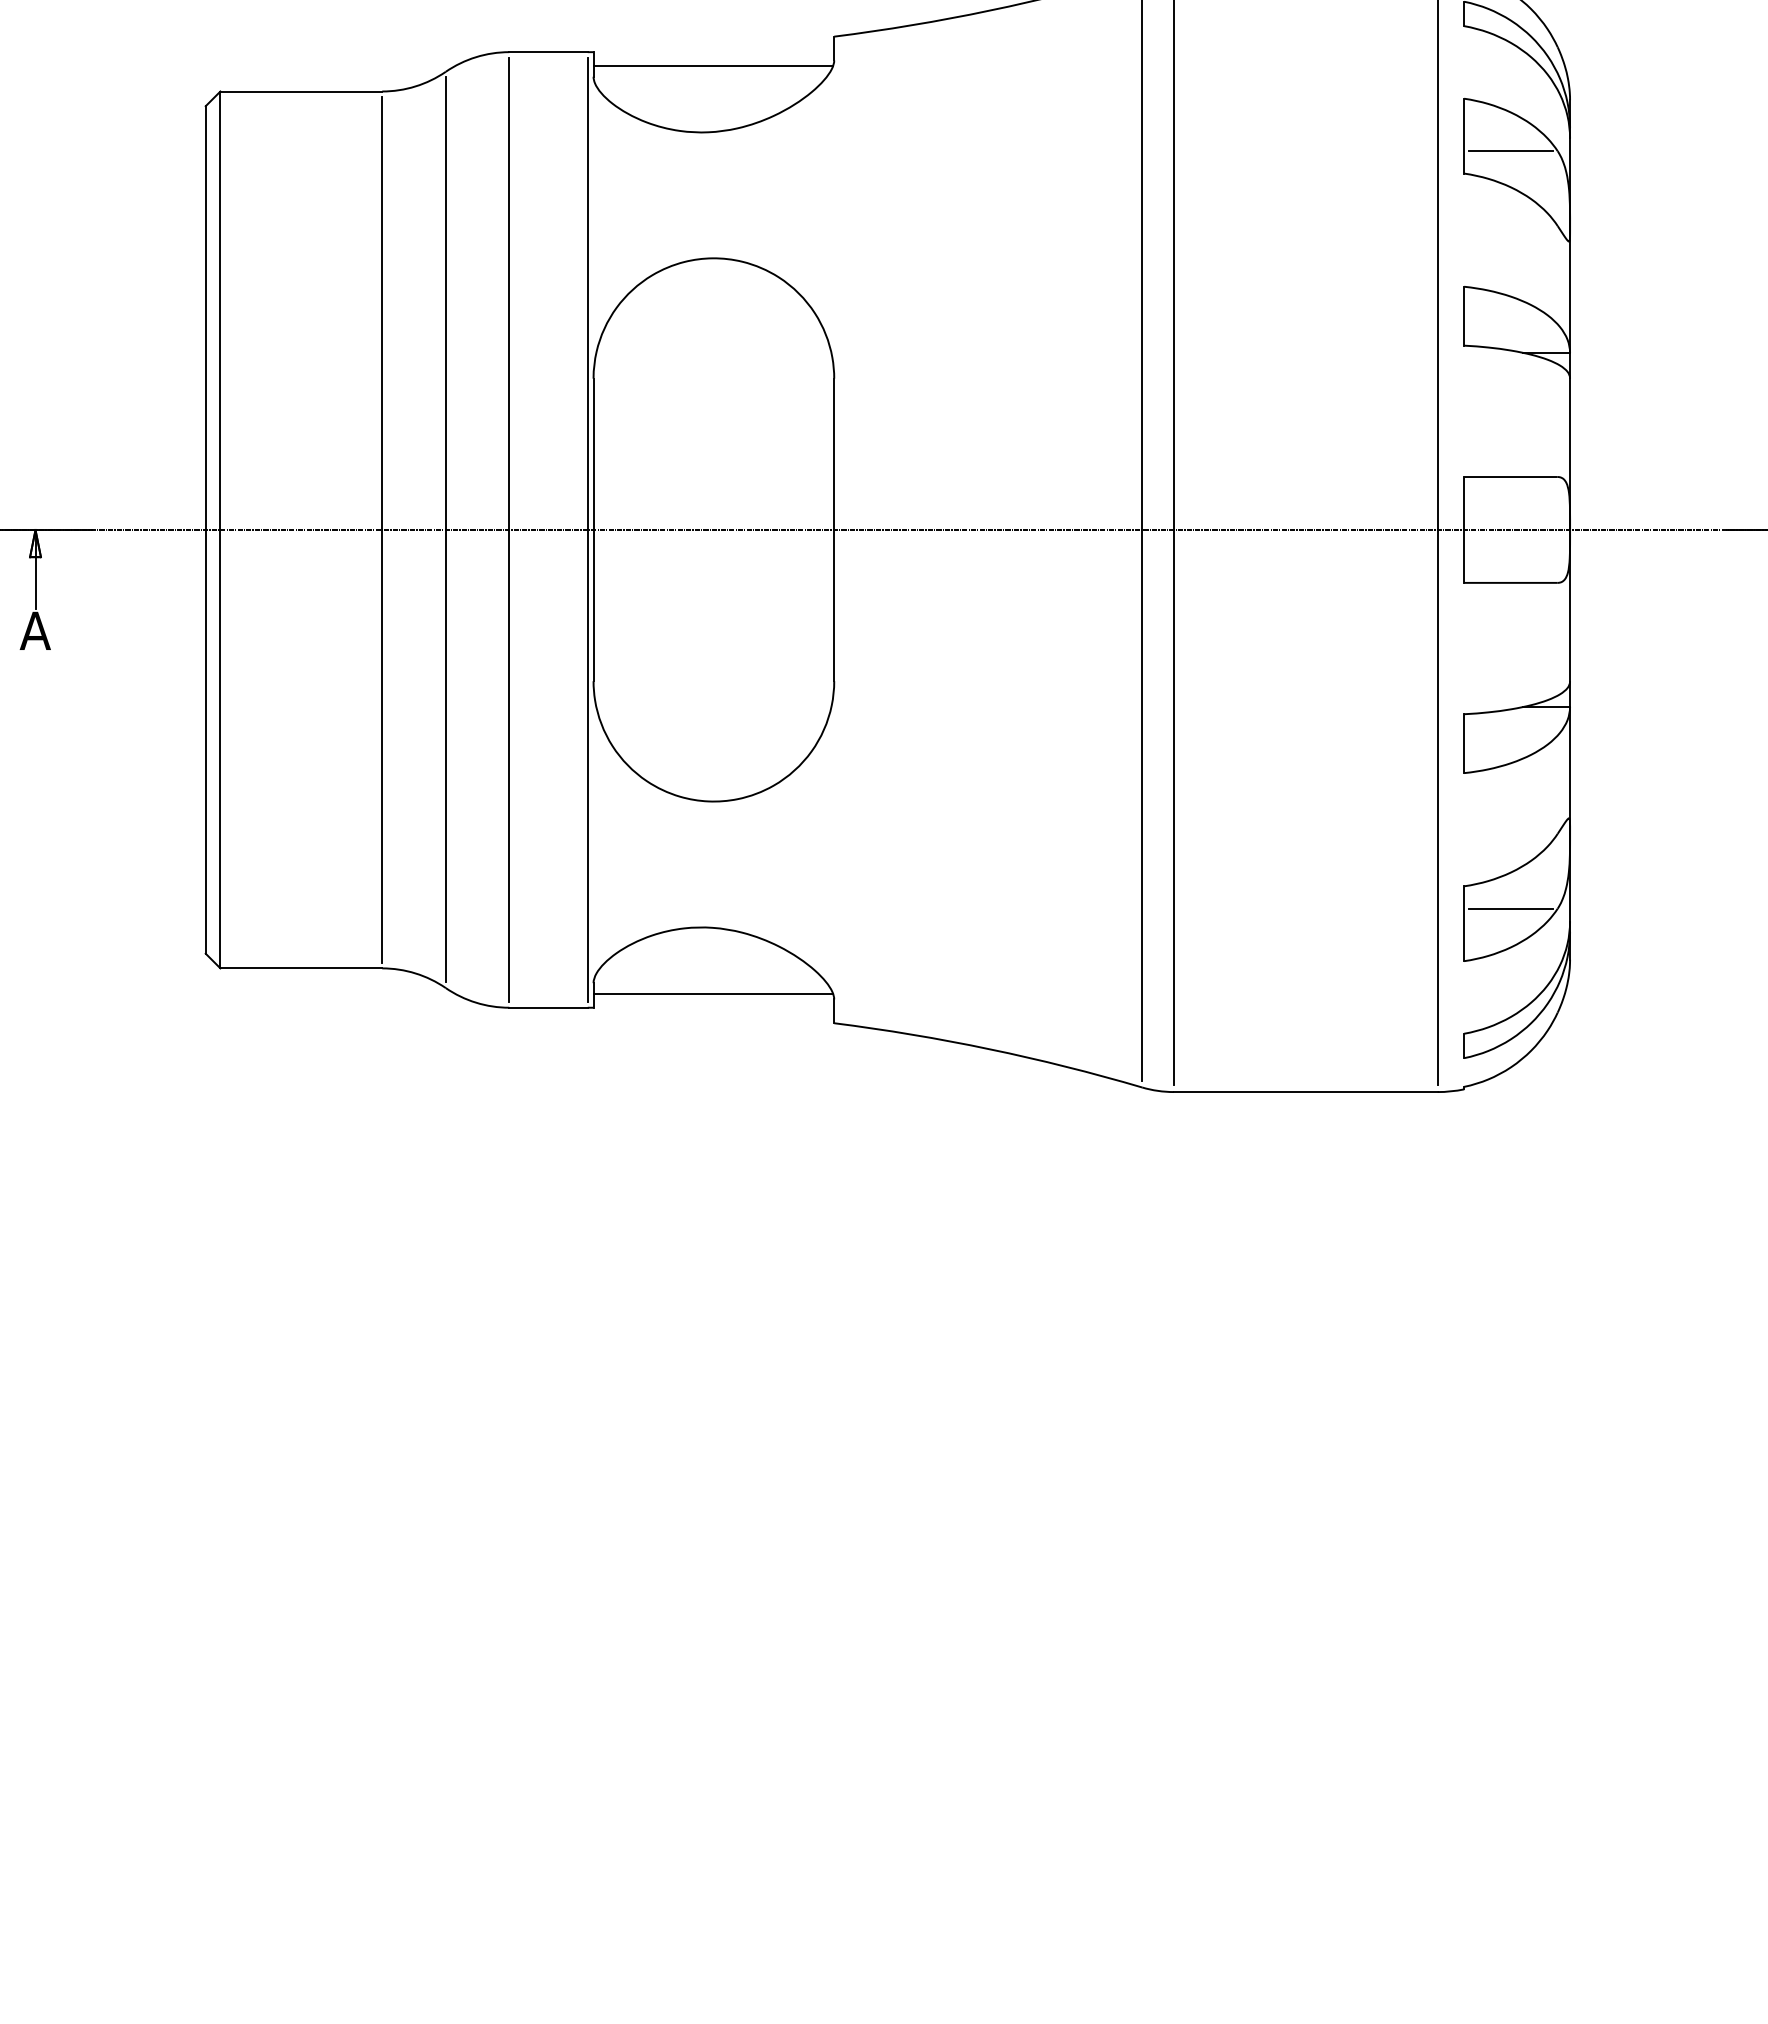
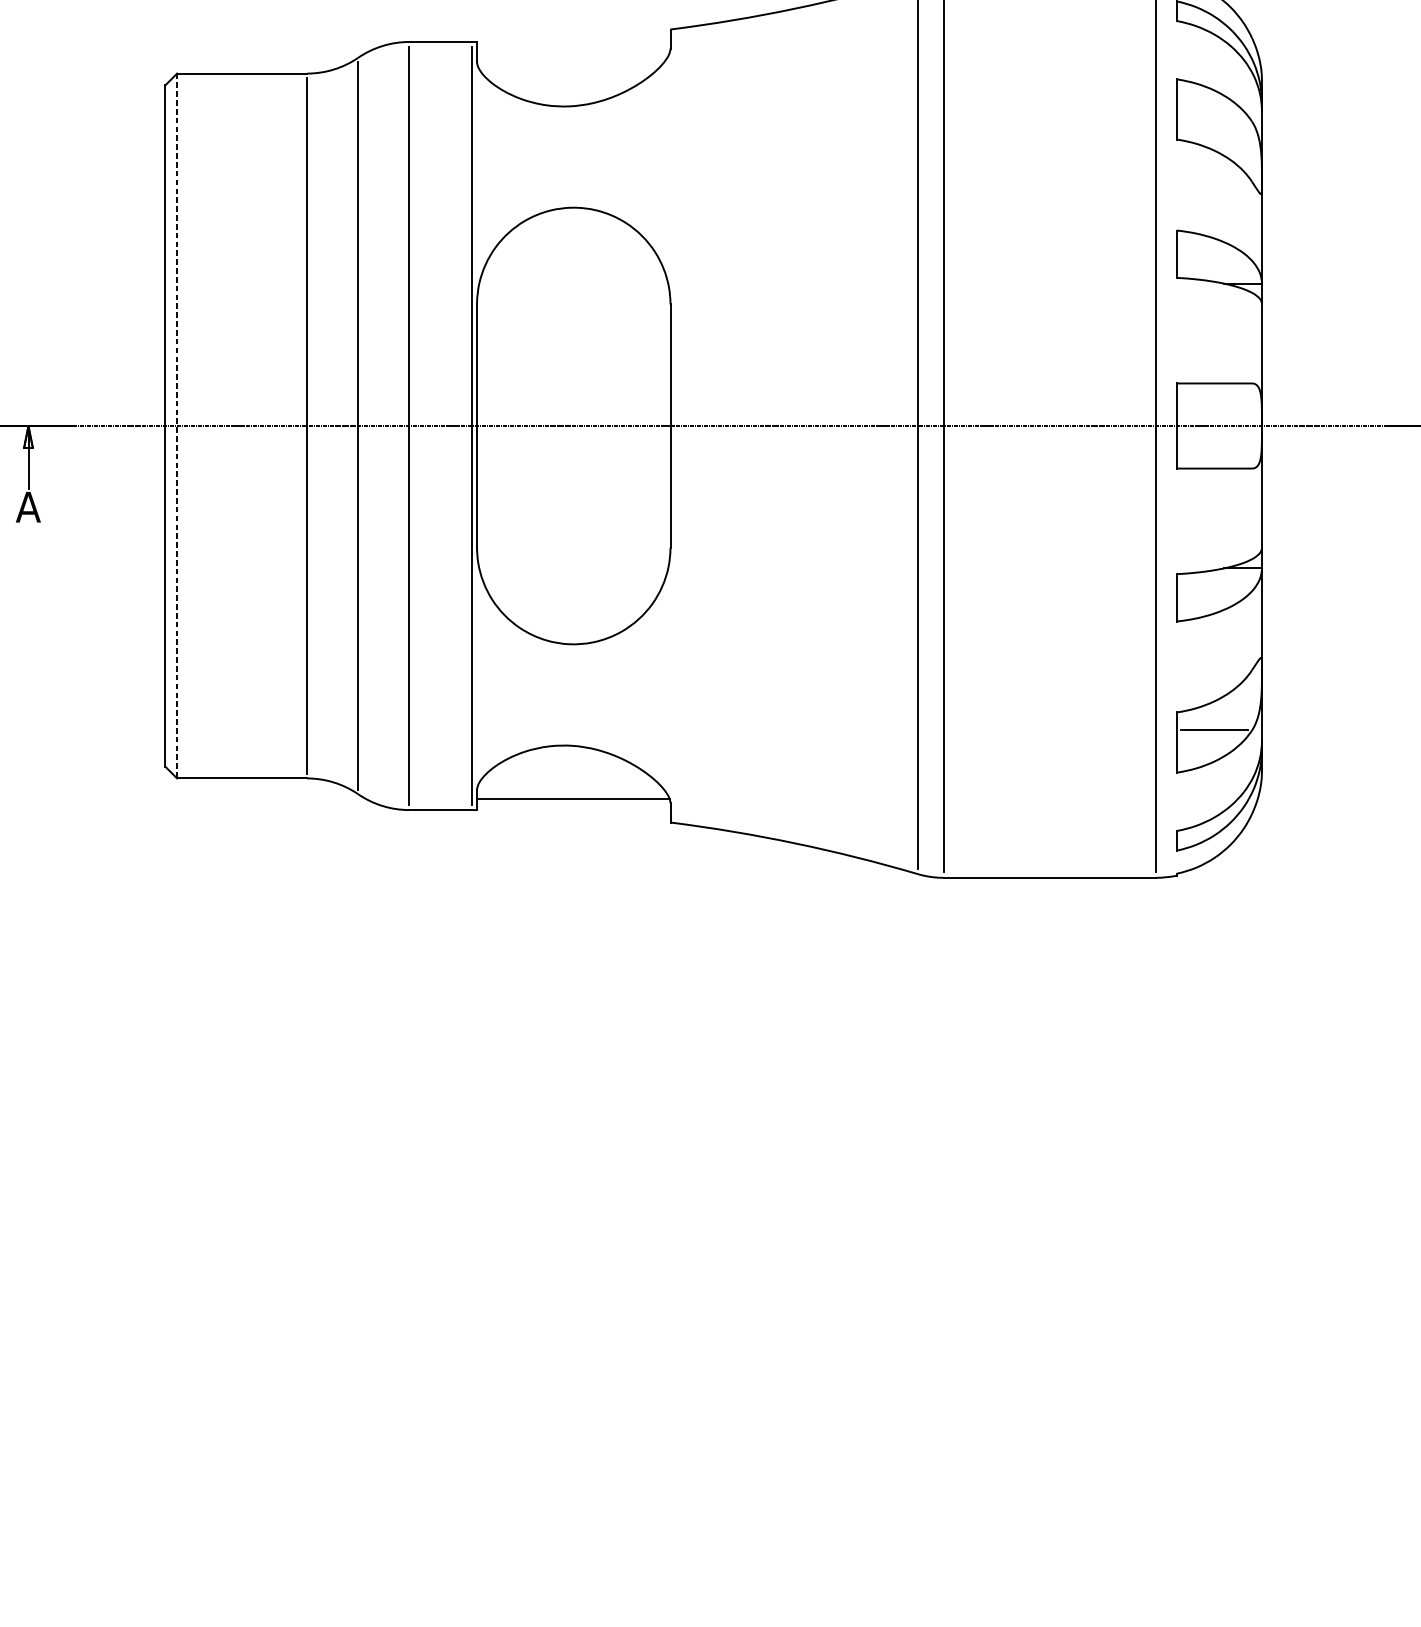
line: (713, 65) -> (573, 52), removed
line: (1510, 151) -> (1214, 121), removed
line: (220, 530) -> (177, 426), solid -> dashed

